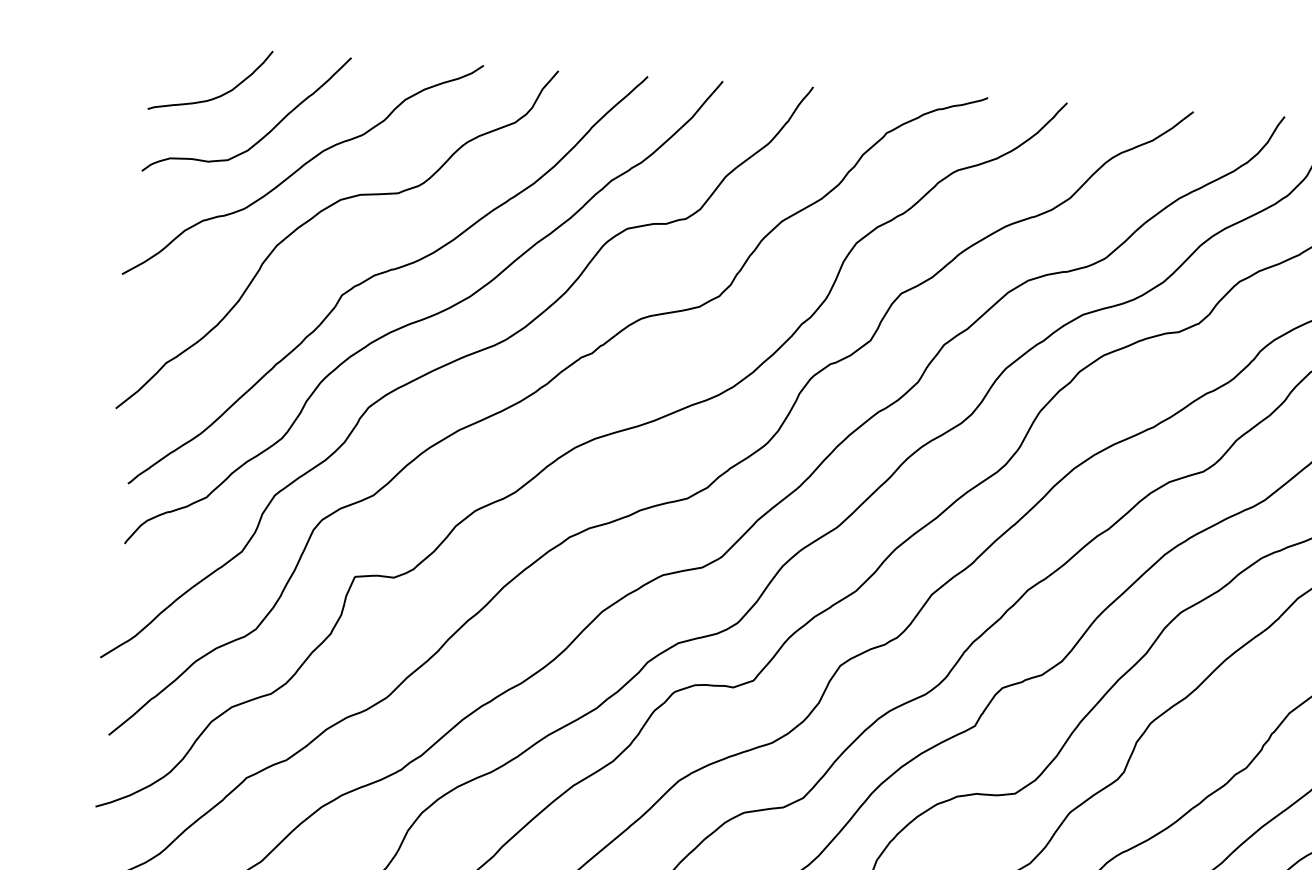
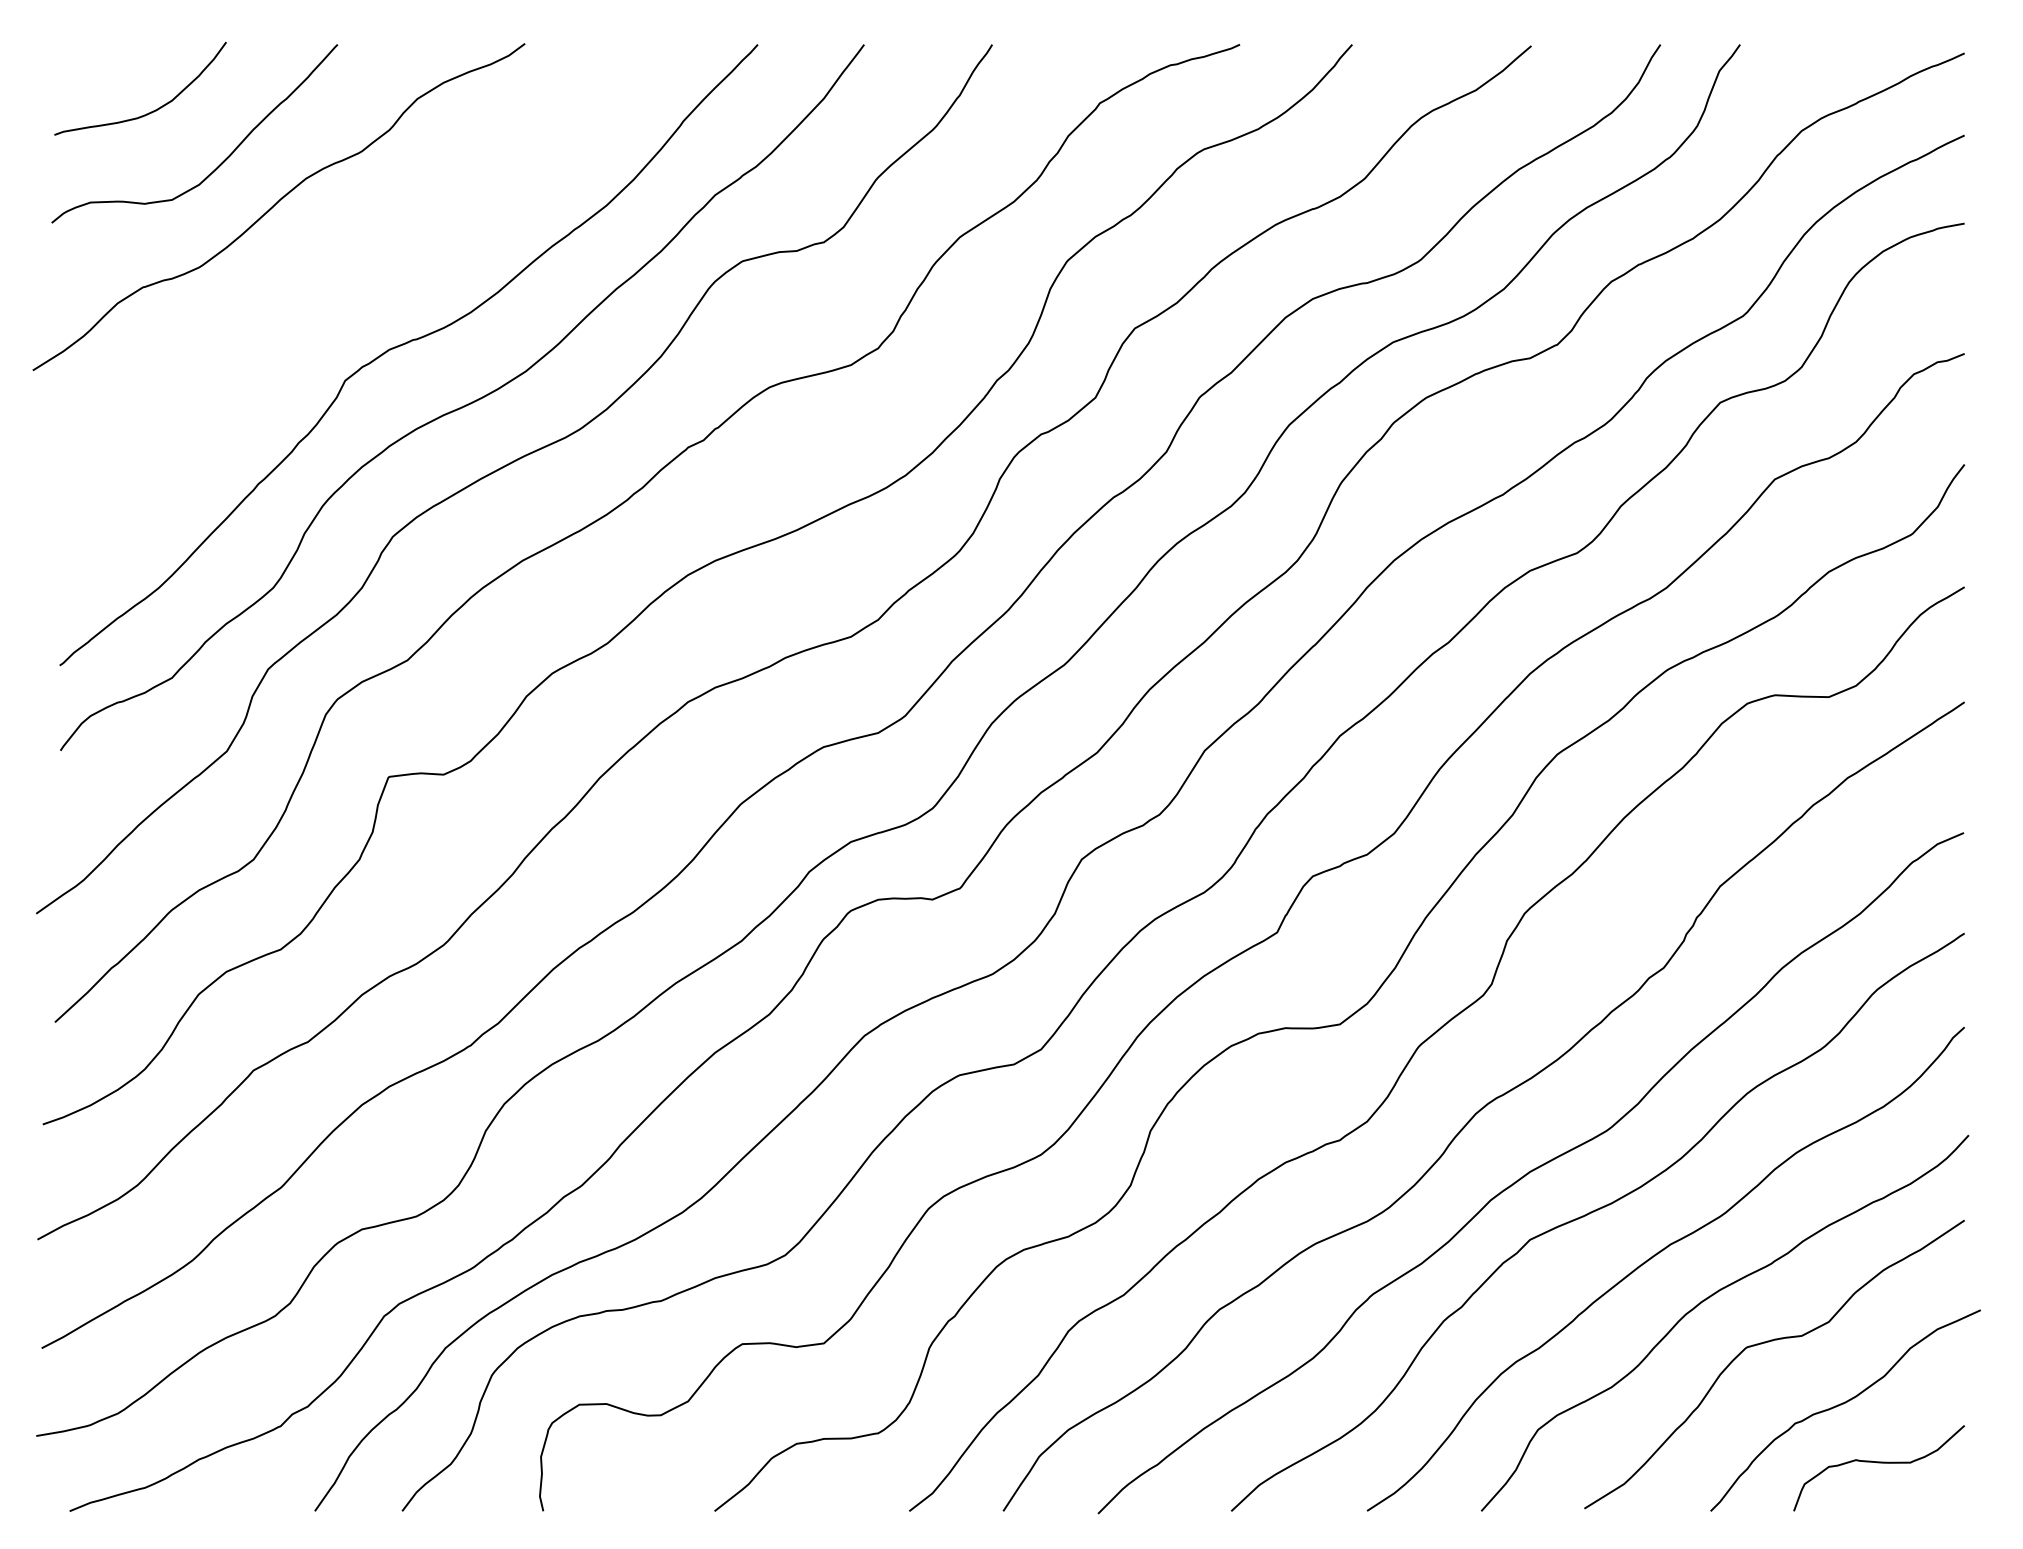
curve: (316, 215) -> (302, 270), removed

